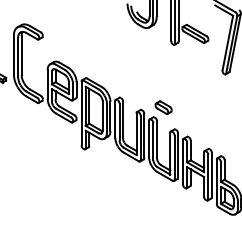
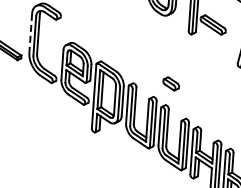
line: (13, 55) -> (30, 33), solid -> dashed
part: (163, 107) -> (171, 83), moved

